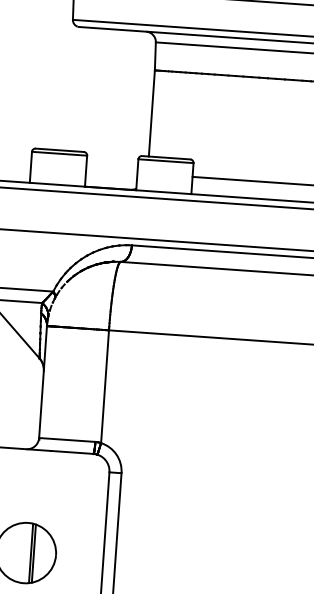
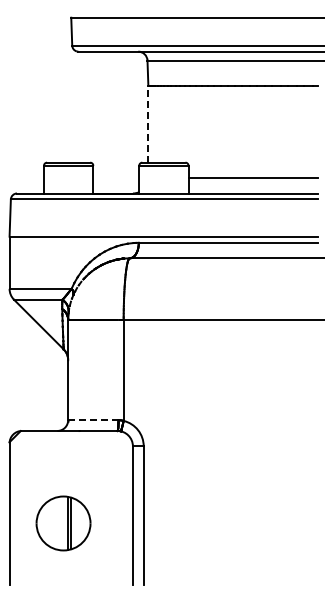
line: (151, 113) -> (148, 124), solid -> dashed
line: (67, 440) -> (93, 420), solid -> dashed

